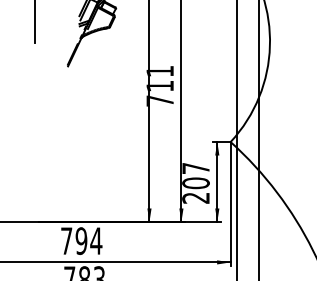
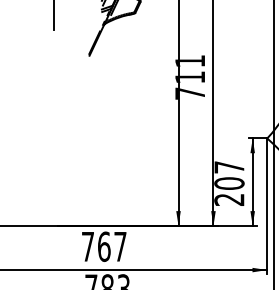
text: (88, 241) -> (111, 247), 794 -> 767

